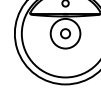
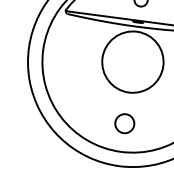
circle: (65, 33) -> (124, 123), moved

